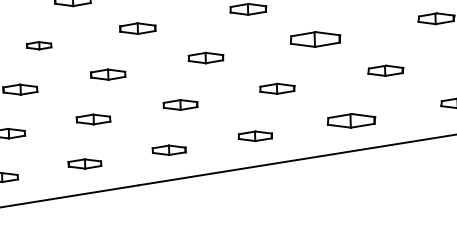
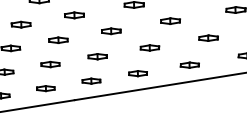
part: (315, 38) -> (170, 20), size x0.71
part: (38, 45) -> (20, 24), size x1.43
part: (350, 119) -> (189, 64), size x0.71

